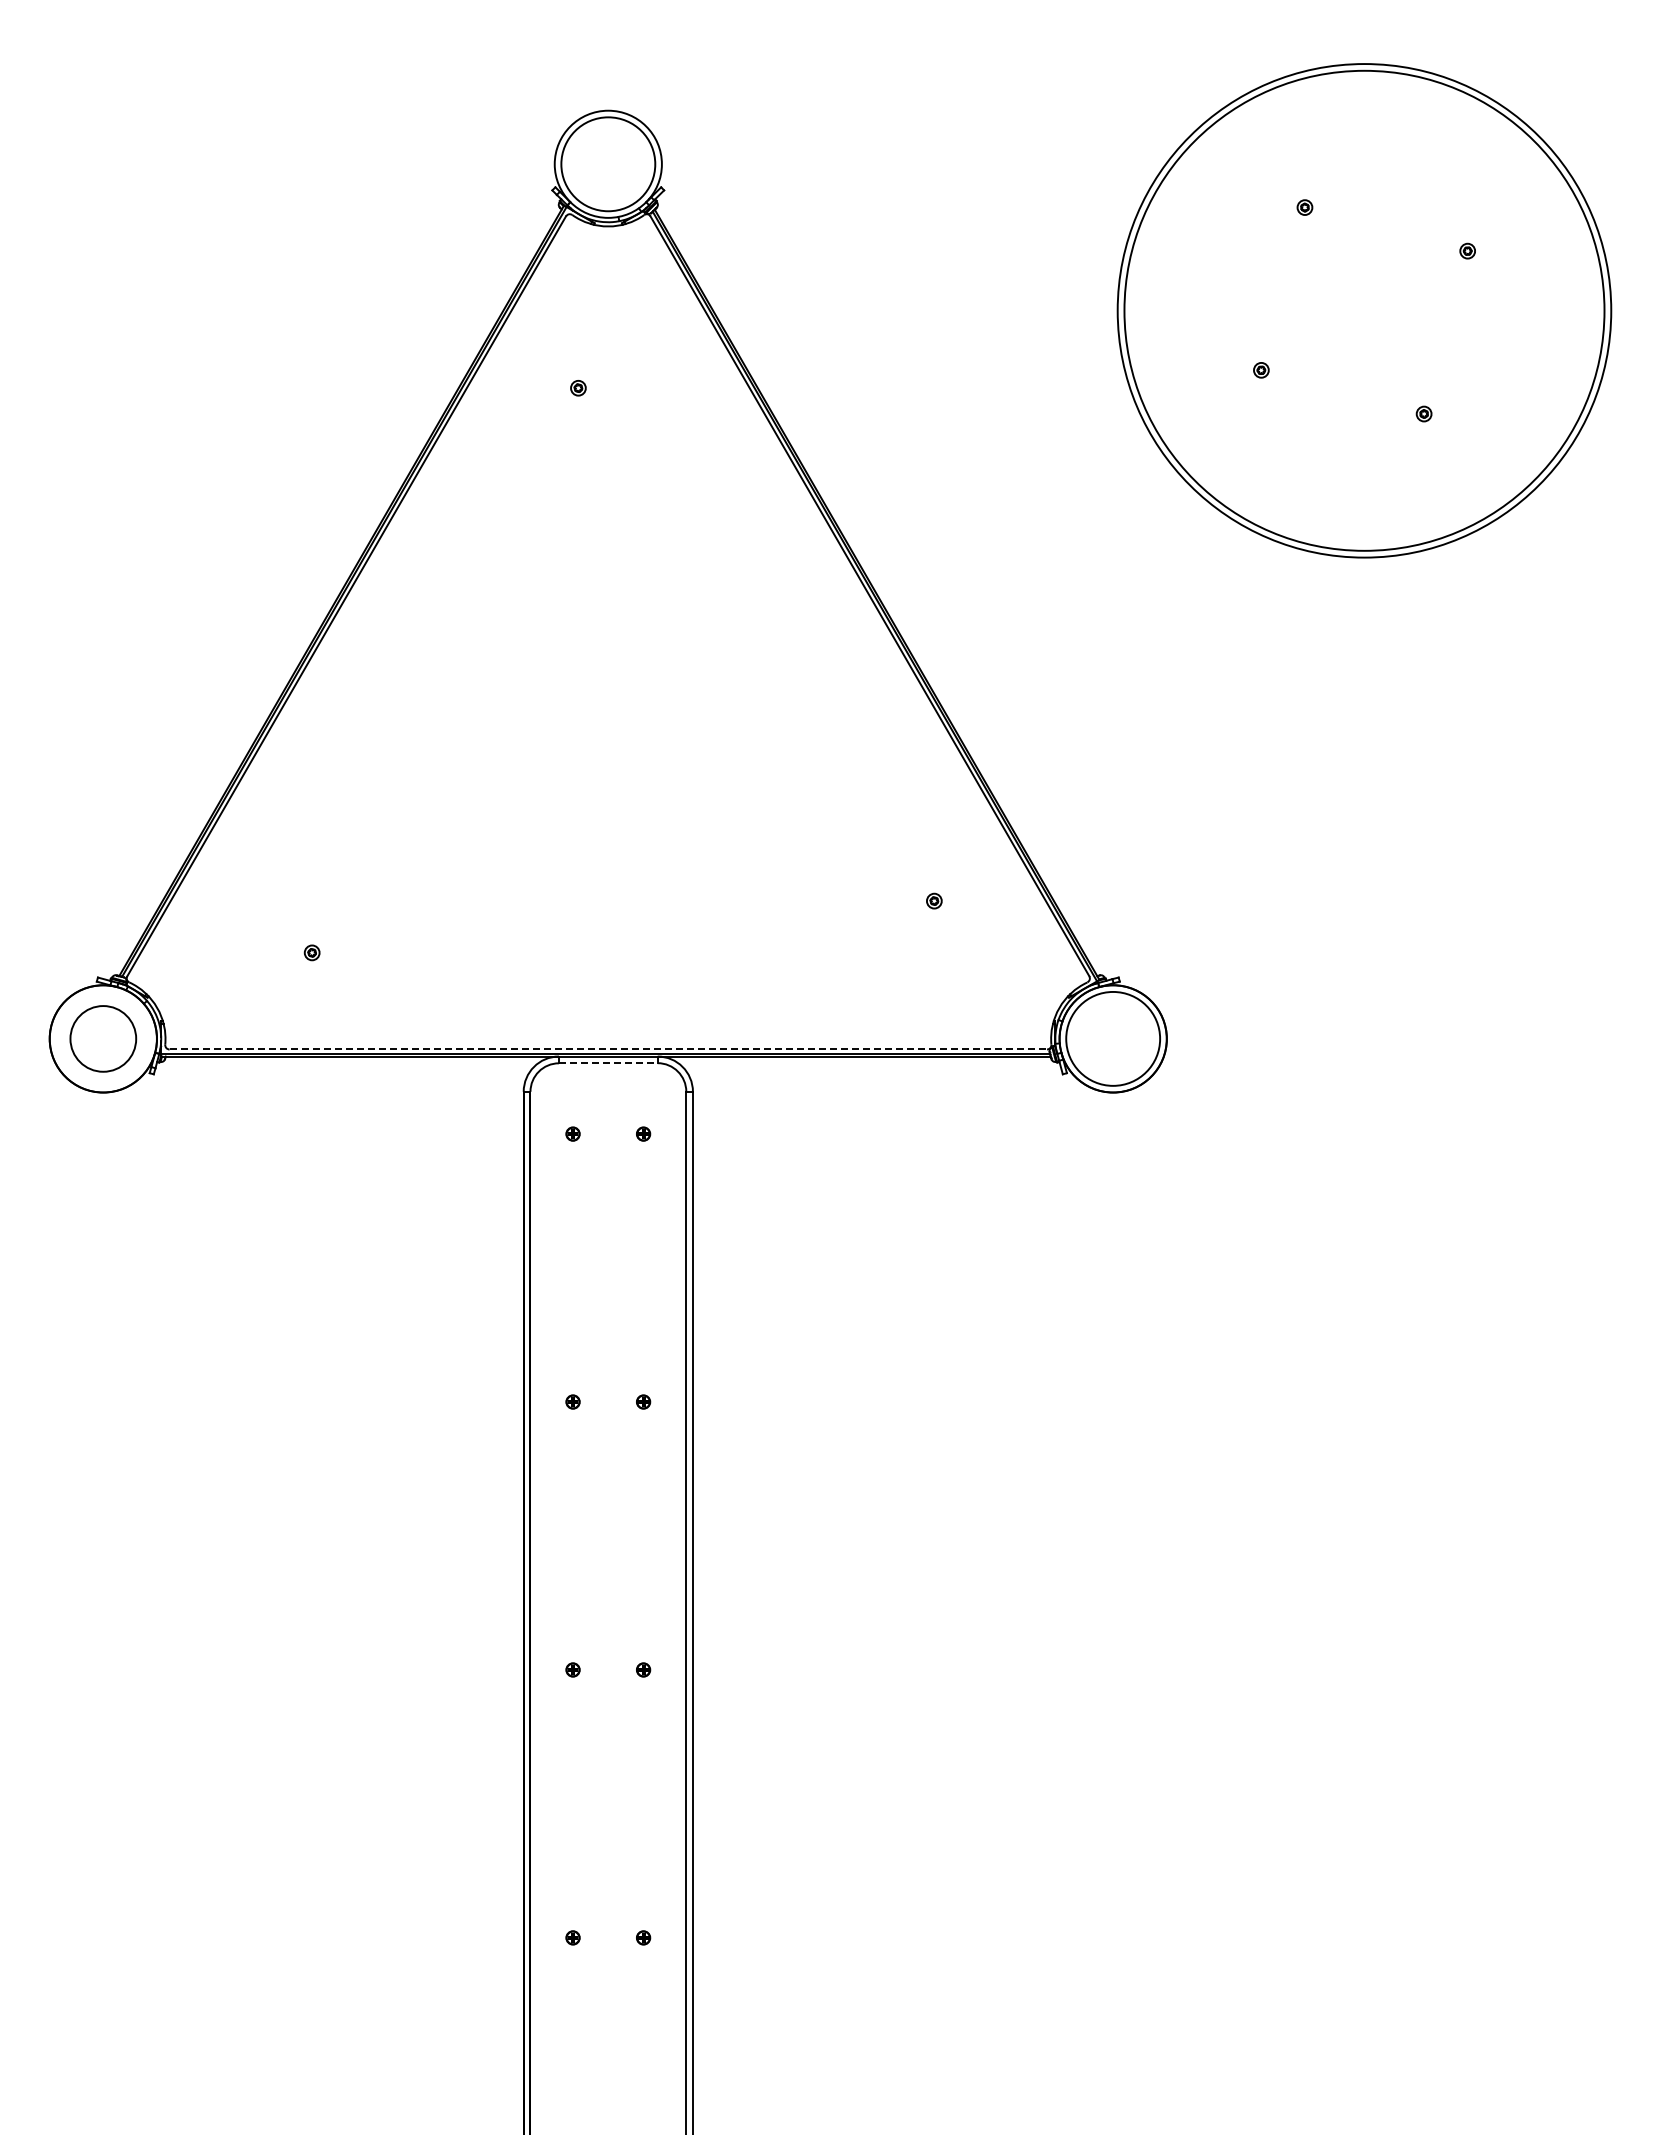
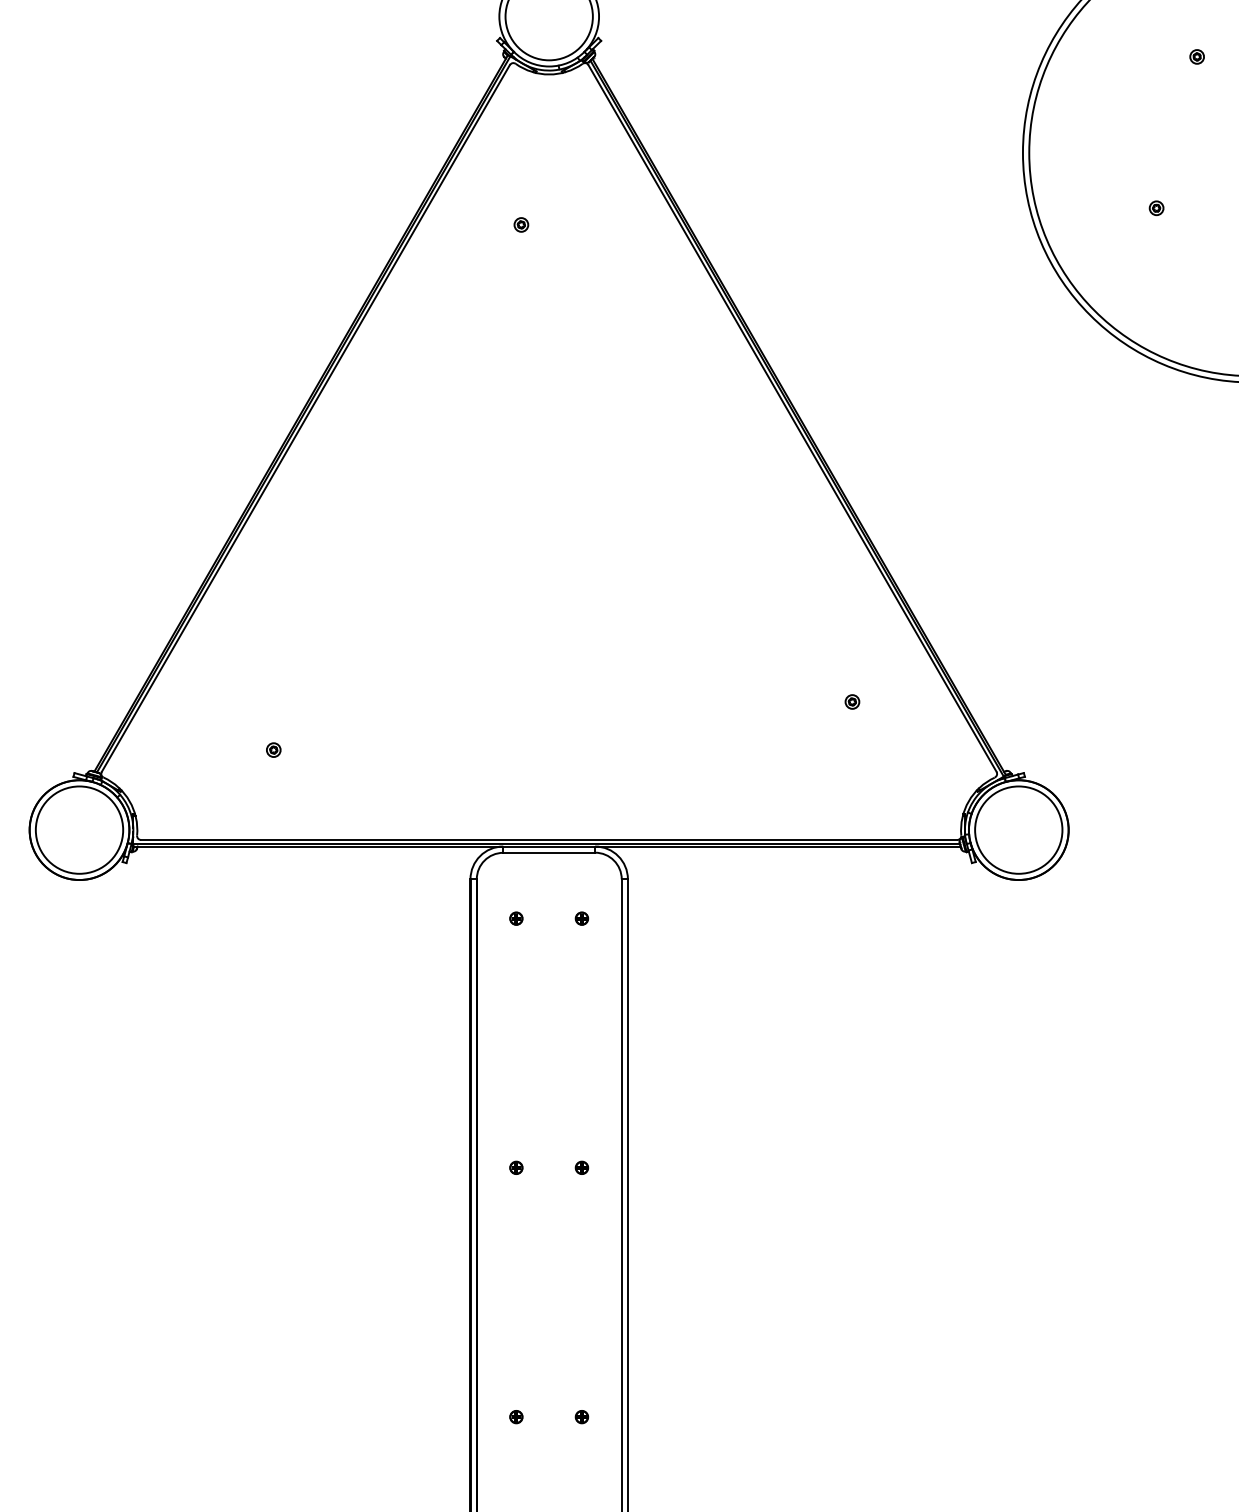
circle: (103, 1038) -> (79, 829), size x1.43
line: (608, 1049) -> (549, 839), dashed -> solid
line: (608, 1063) -> (549, 853), dashed -> solid

